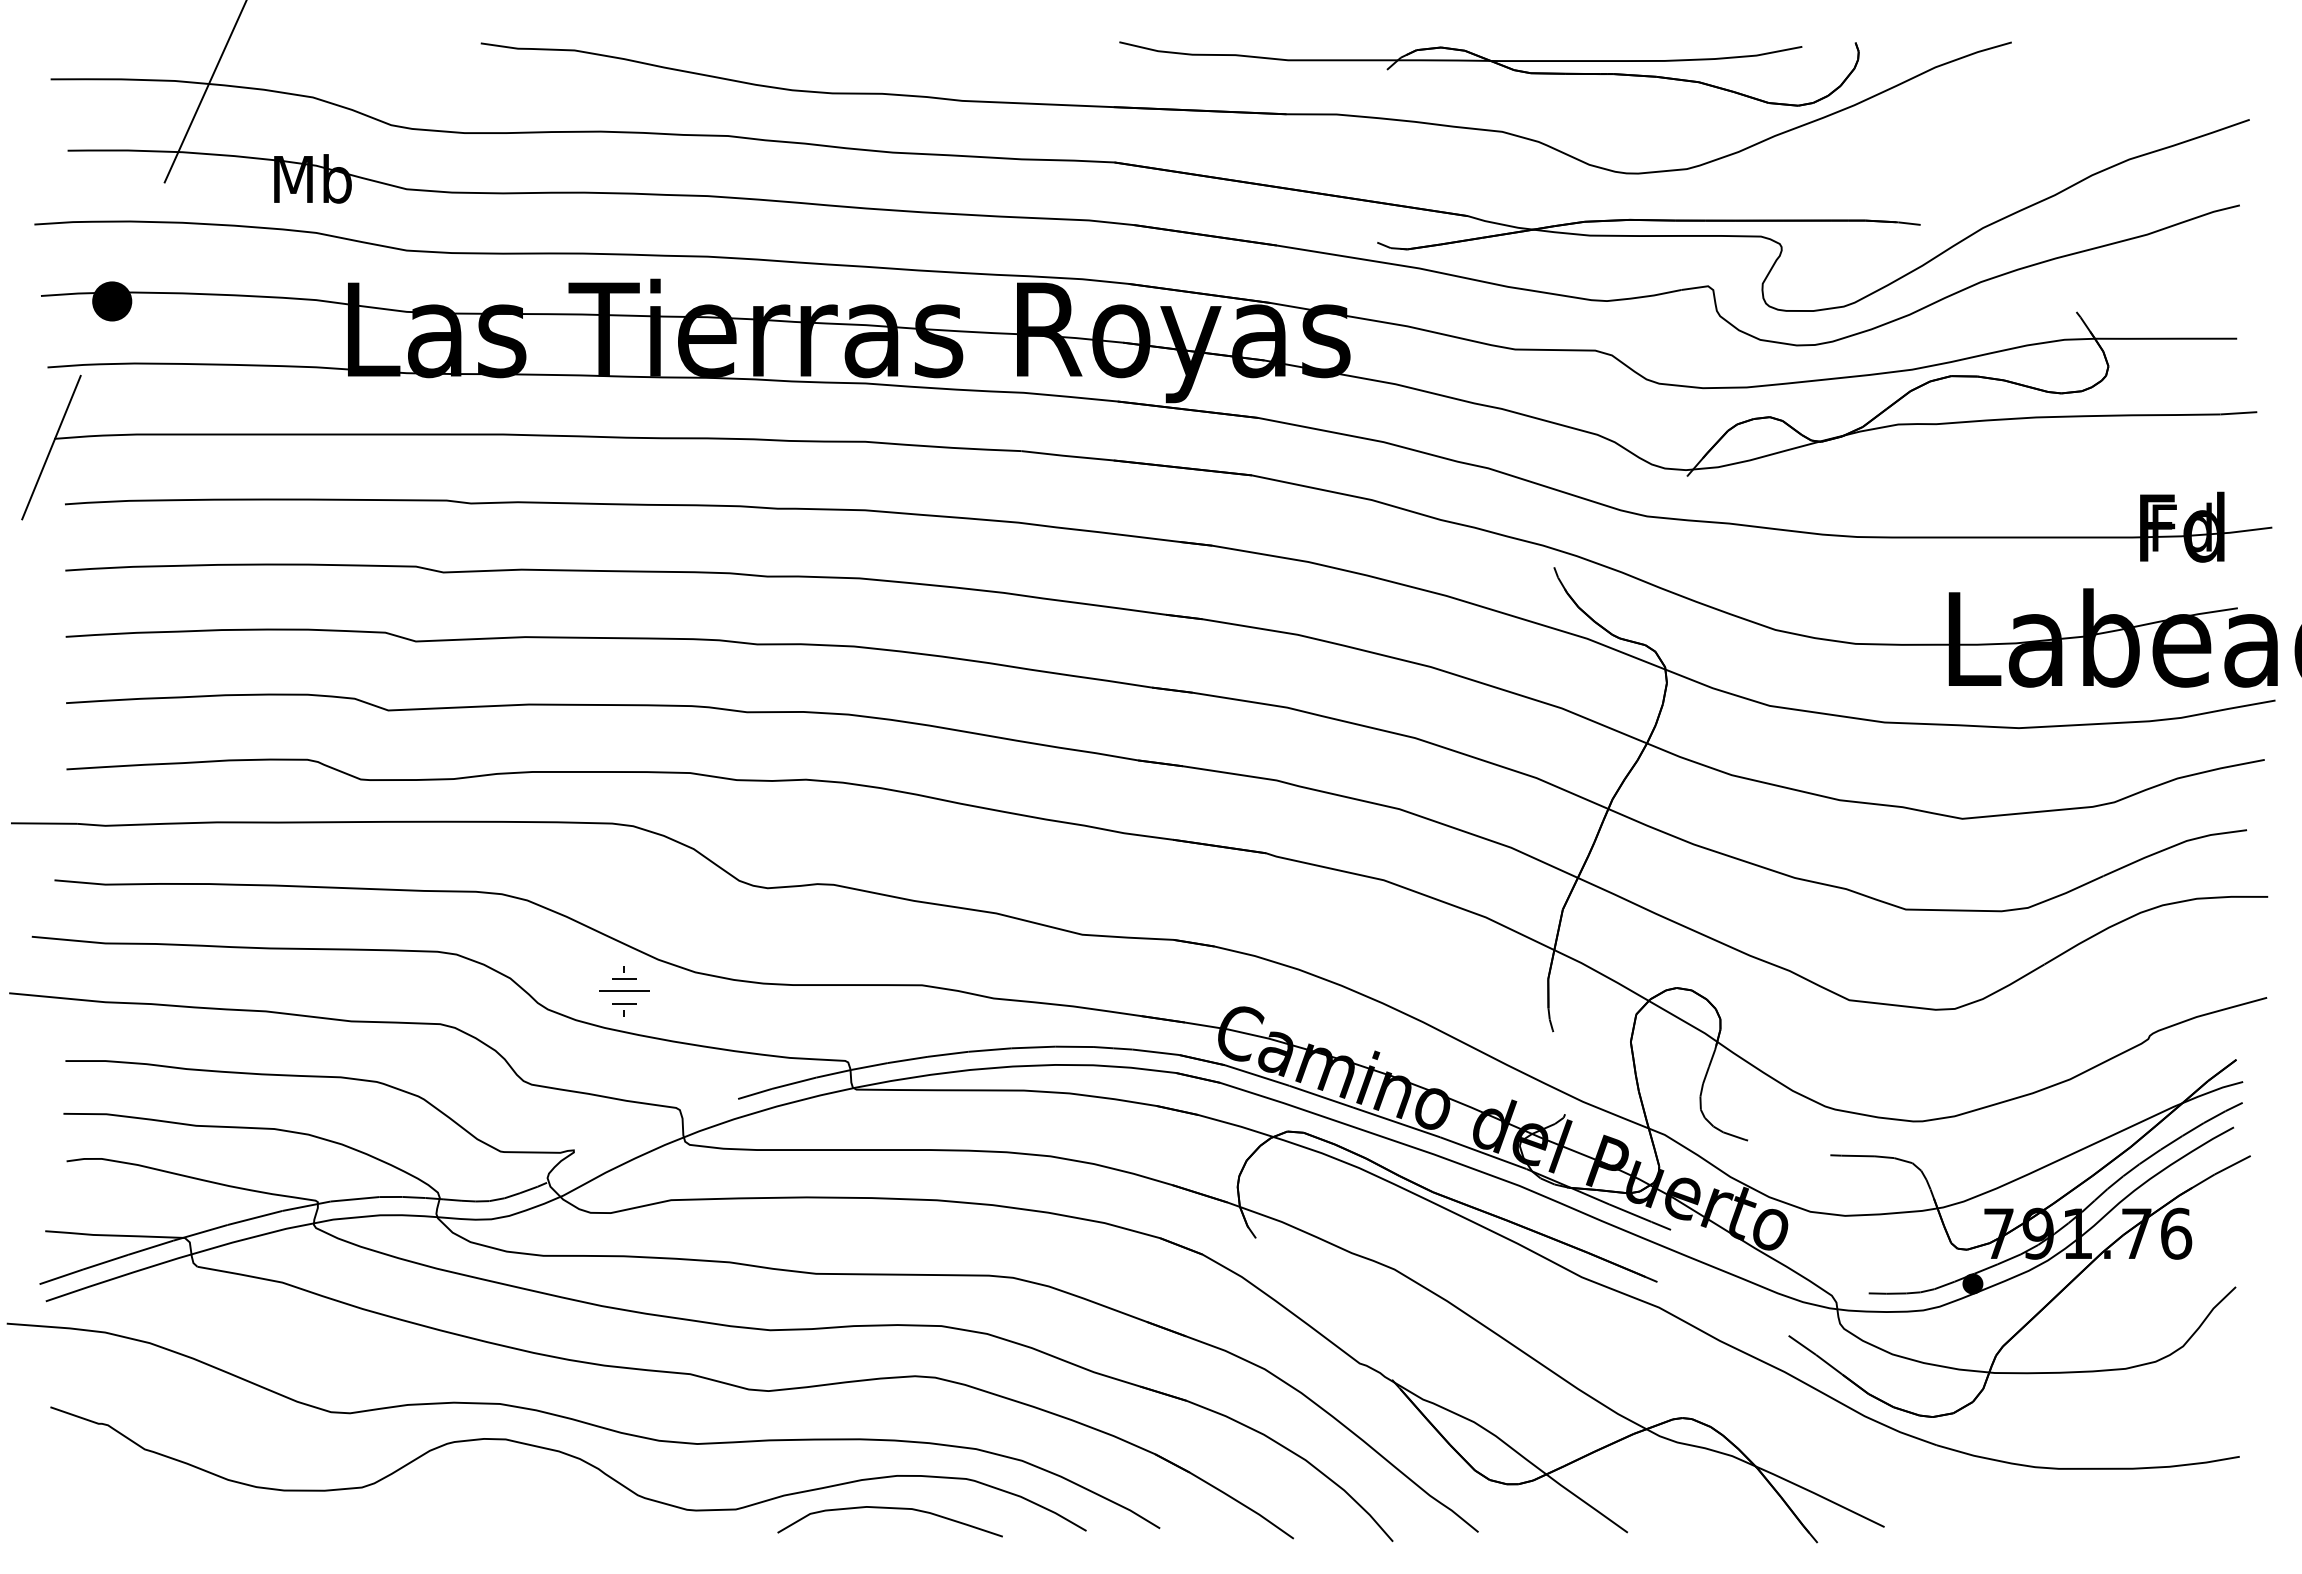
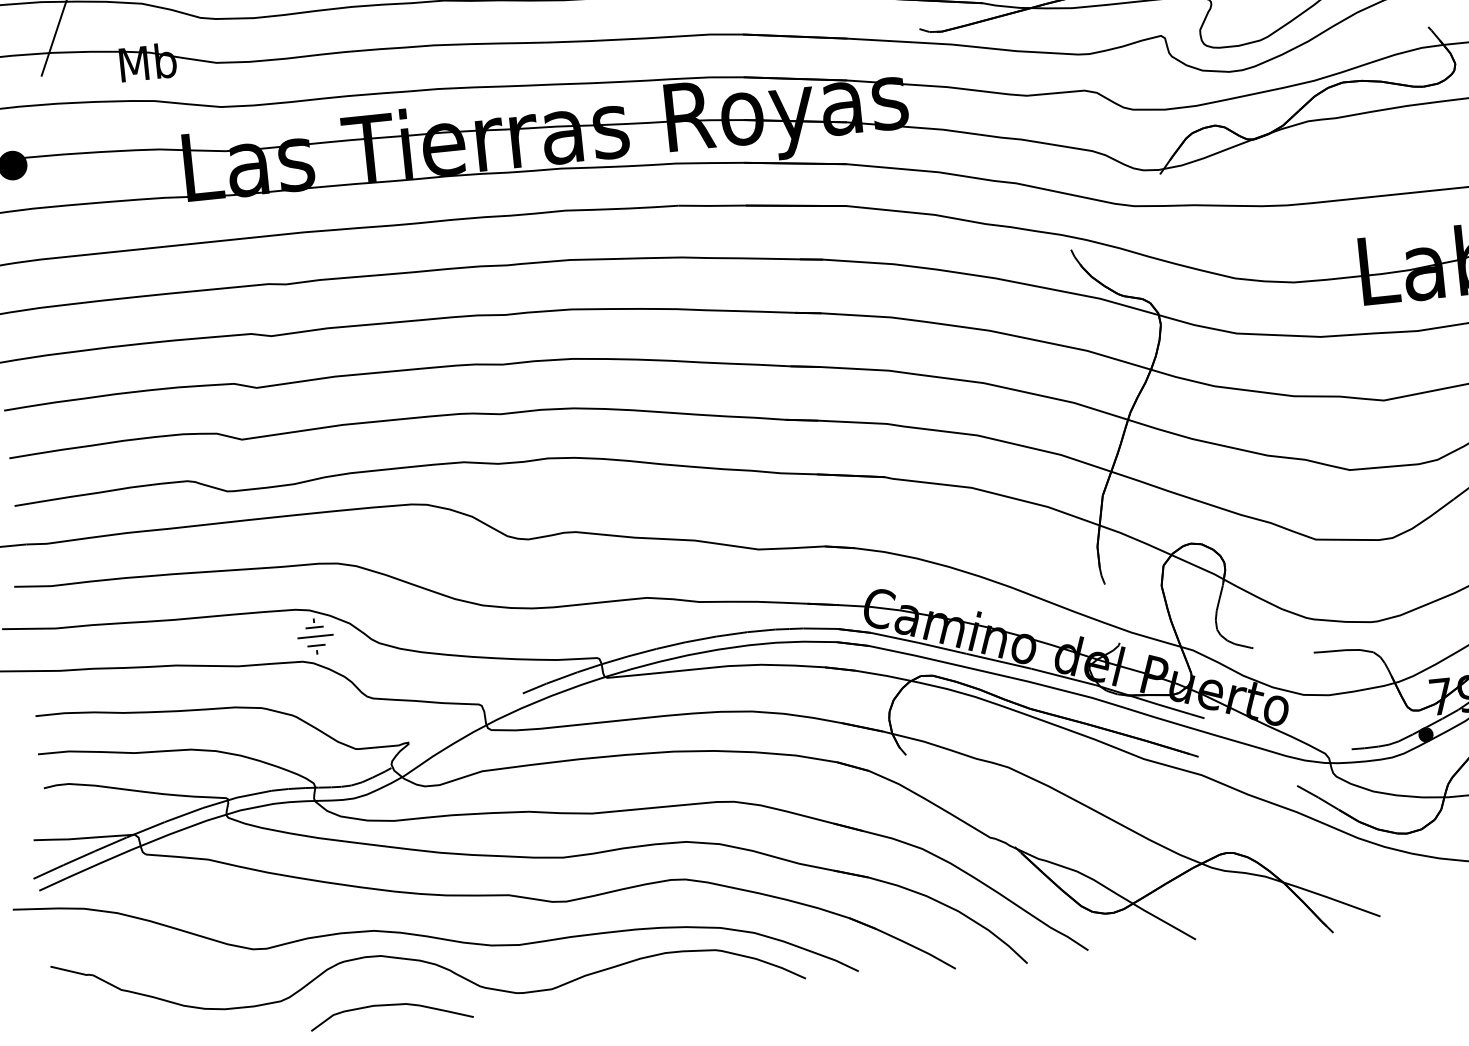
part: (624, 991) -> (315, 636), moved
curve: (893, 1509) -> (393, 1005), moved

